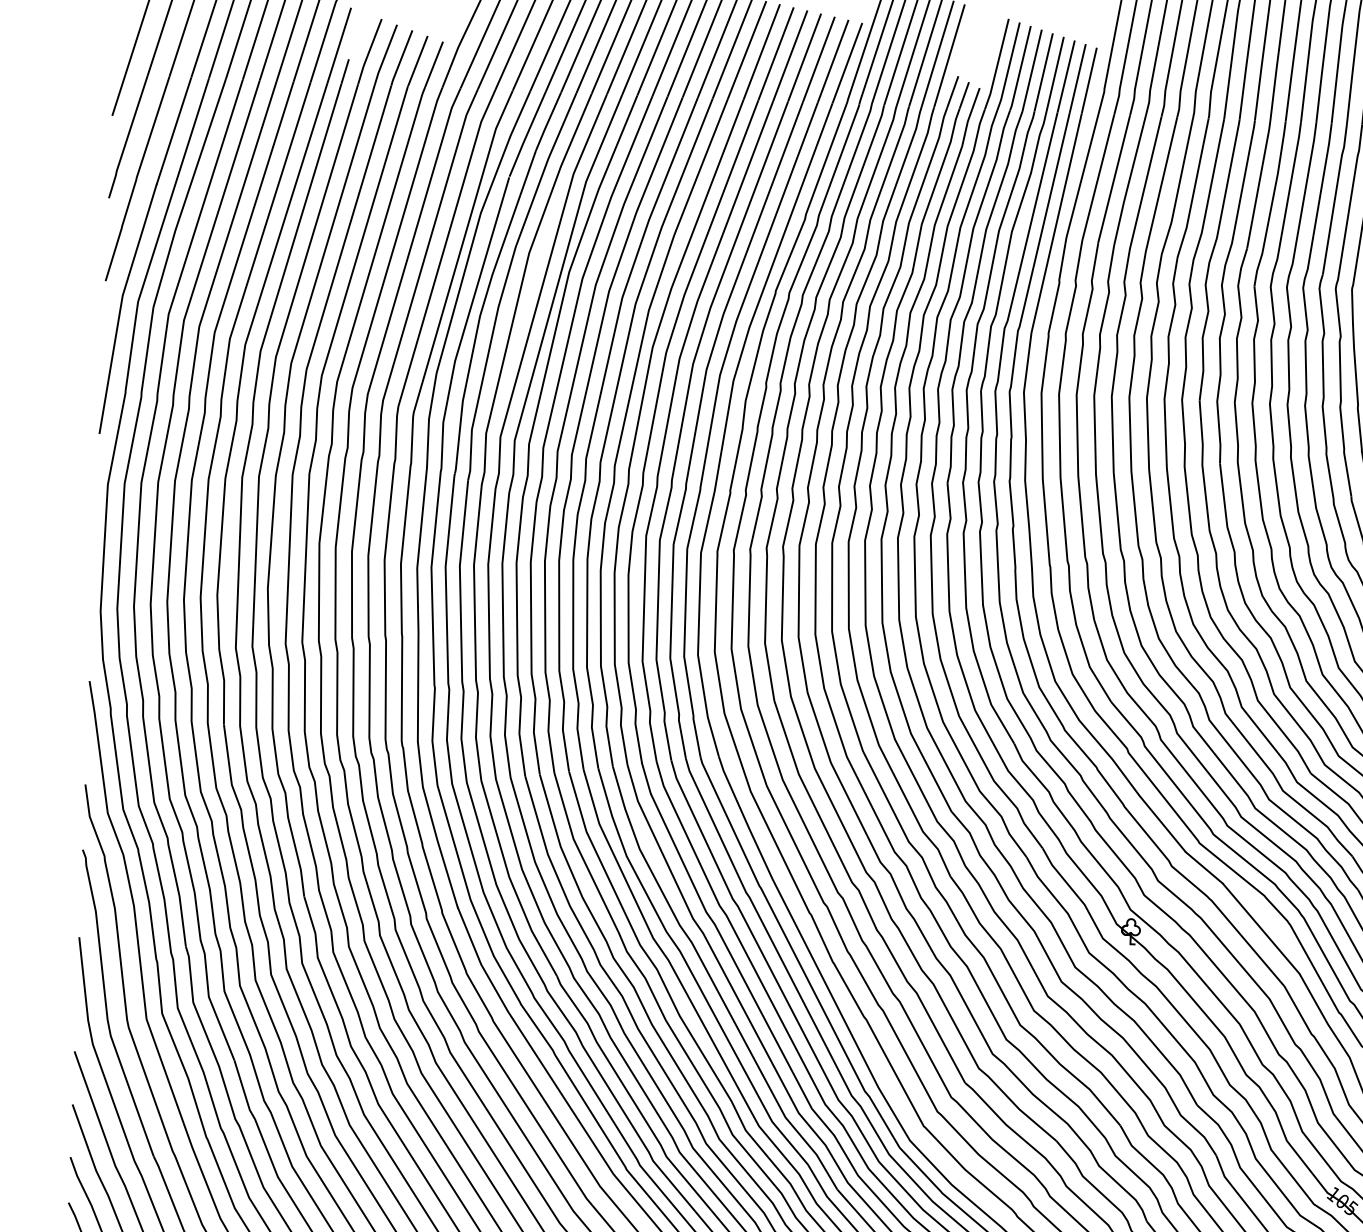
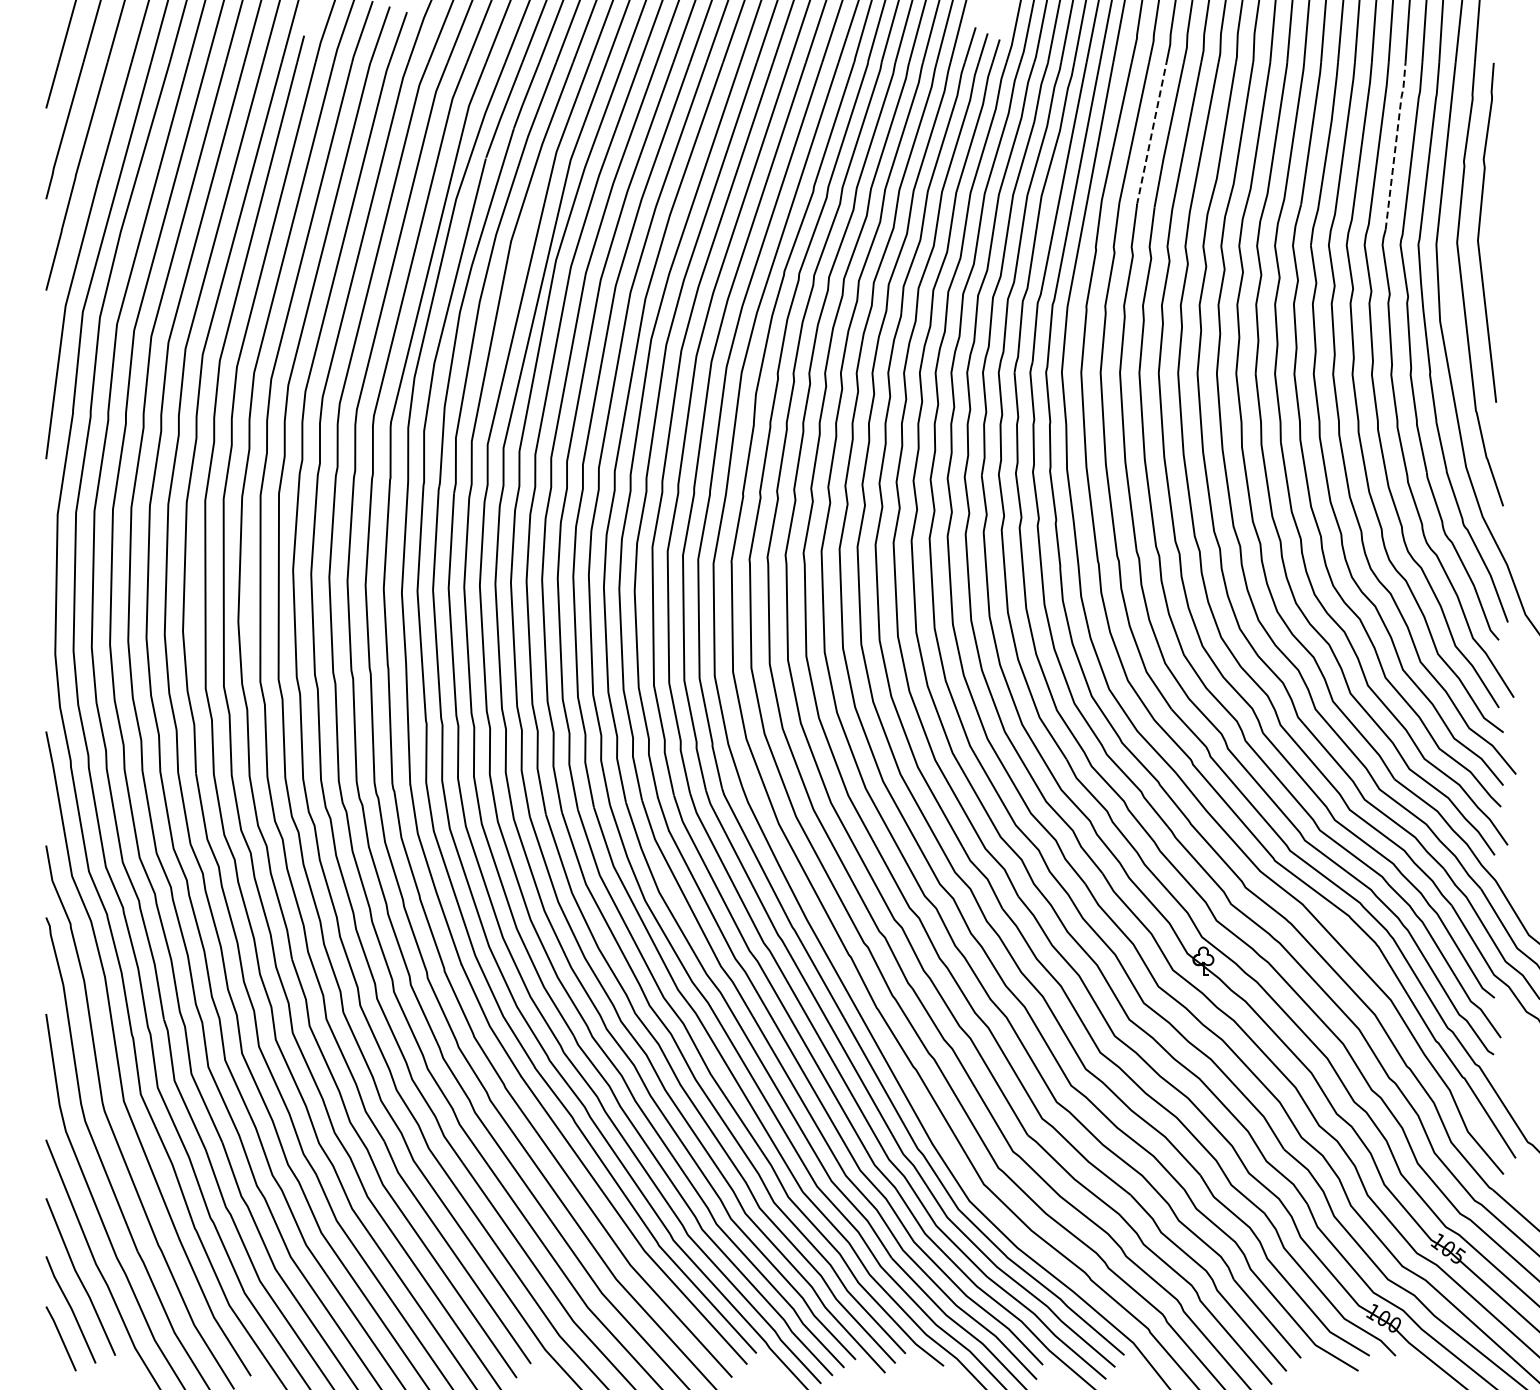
line: (1113, 180) -> (1151, 135), solid -> dashed
line: (1334, 197) -> (1395, 144), solid -> dashed

